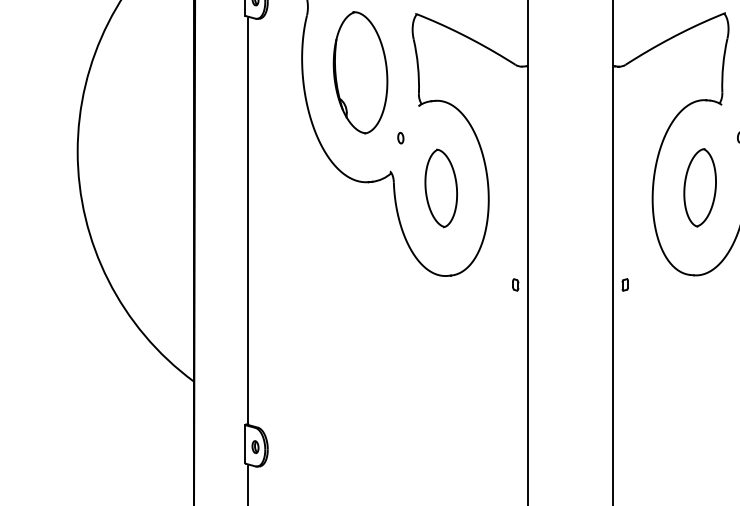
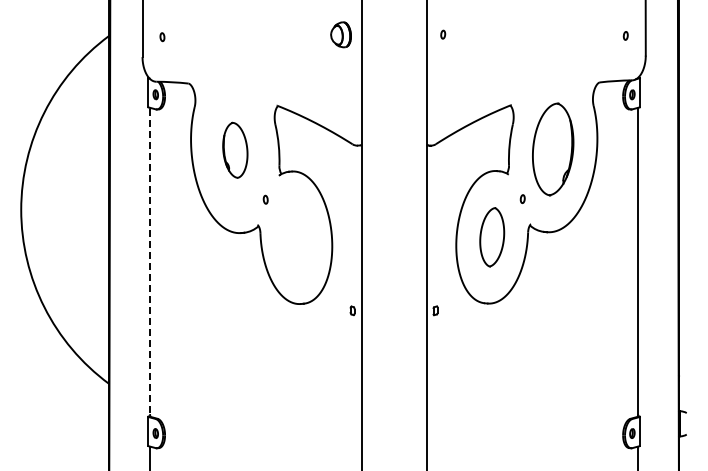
part: (360, 73) -> (235, 150), size x0.6
part: (441, 188) -> (296, 237), removed
line: (247, 221) -> (149, 262), solid -> dashed

